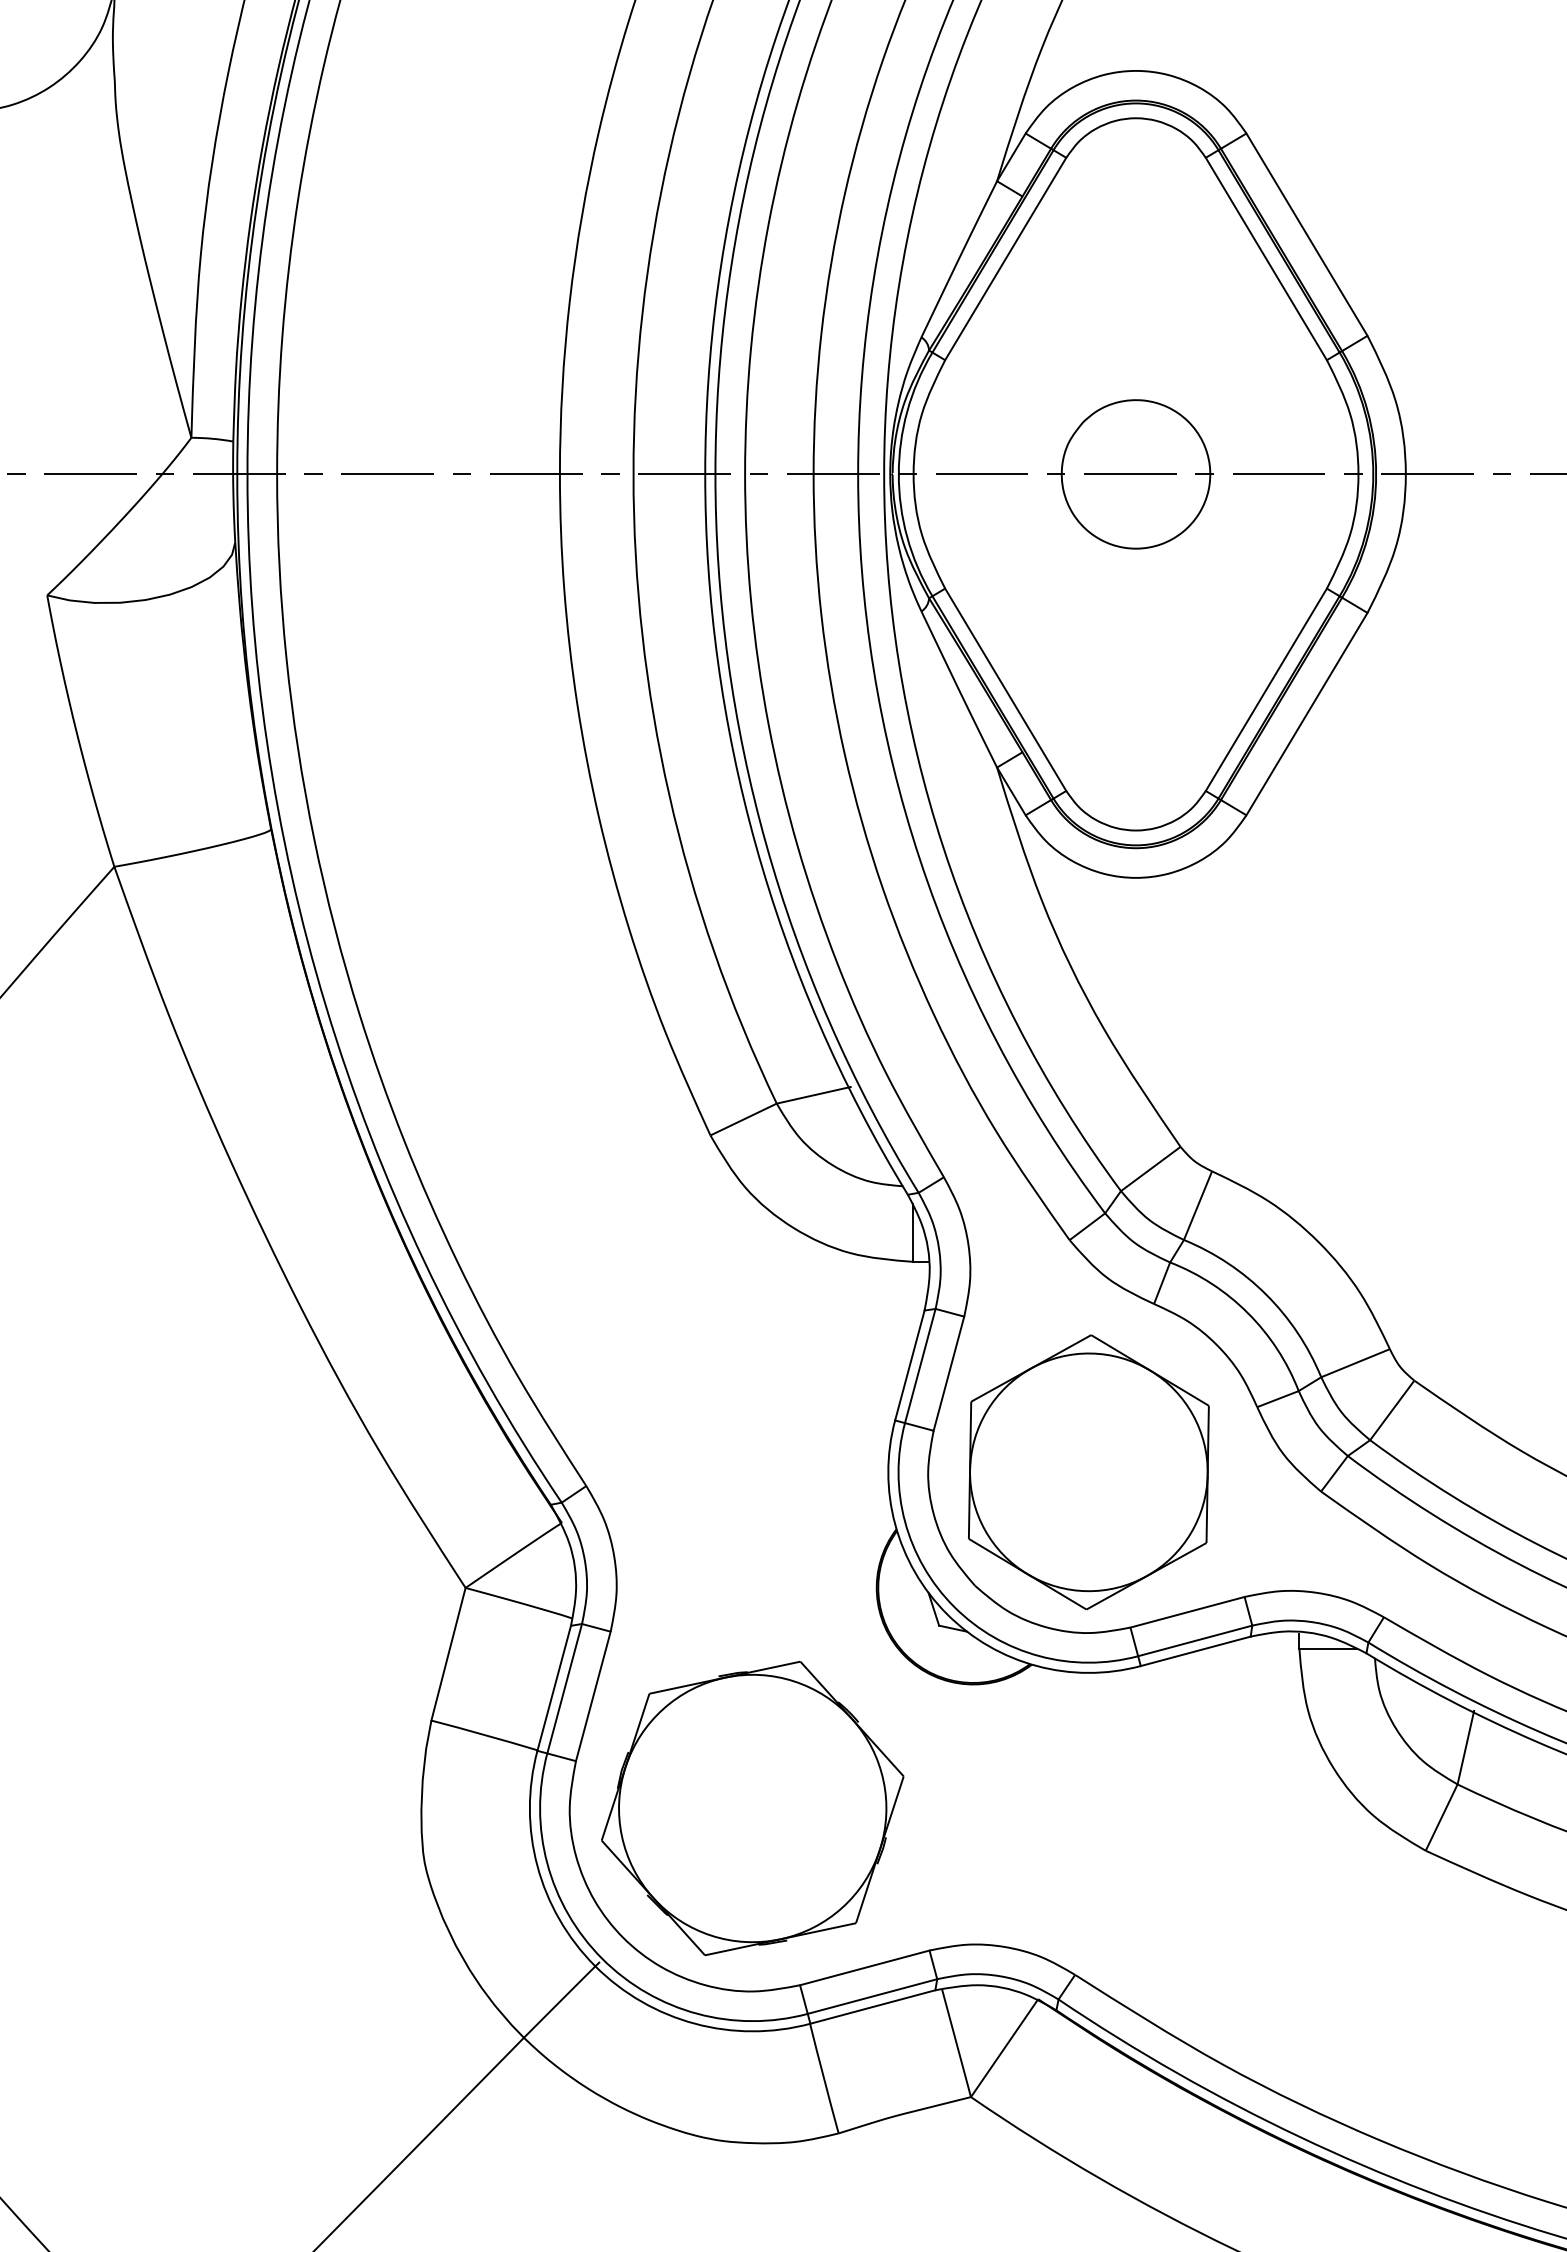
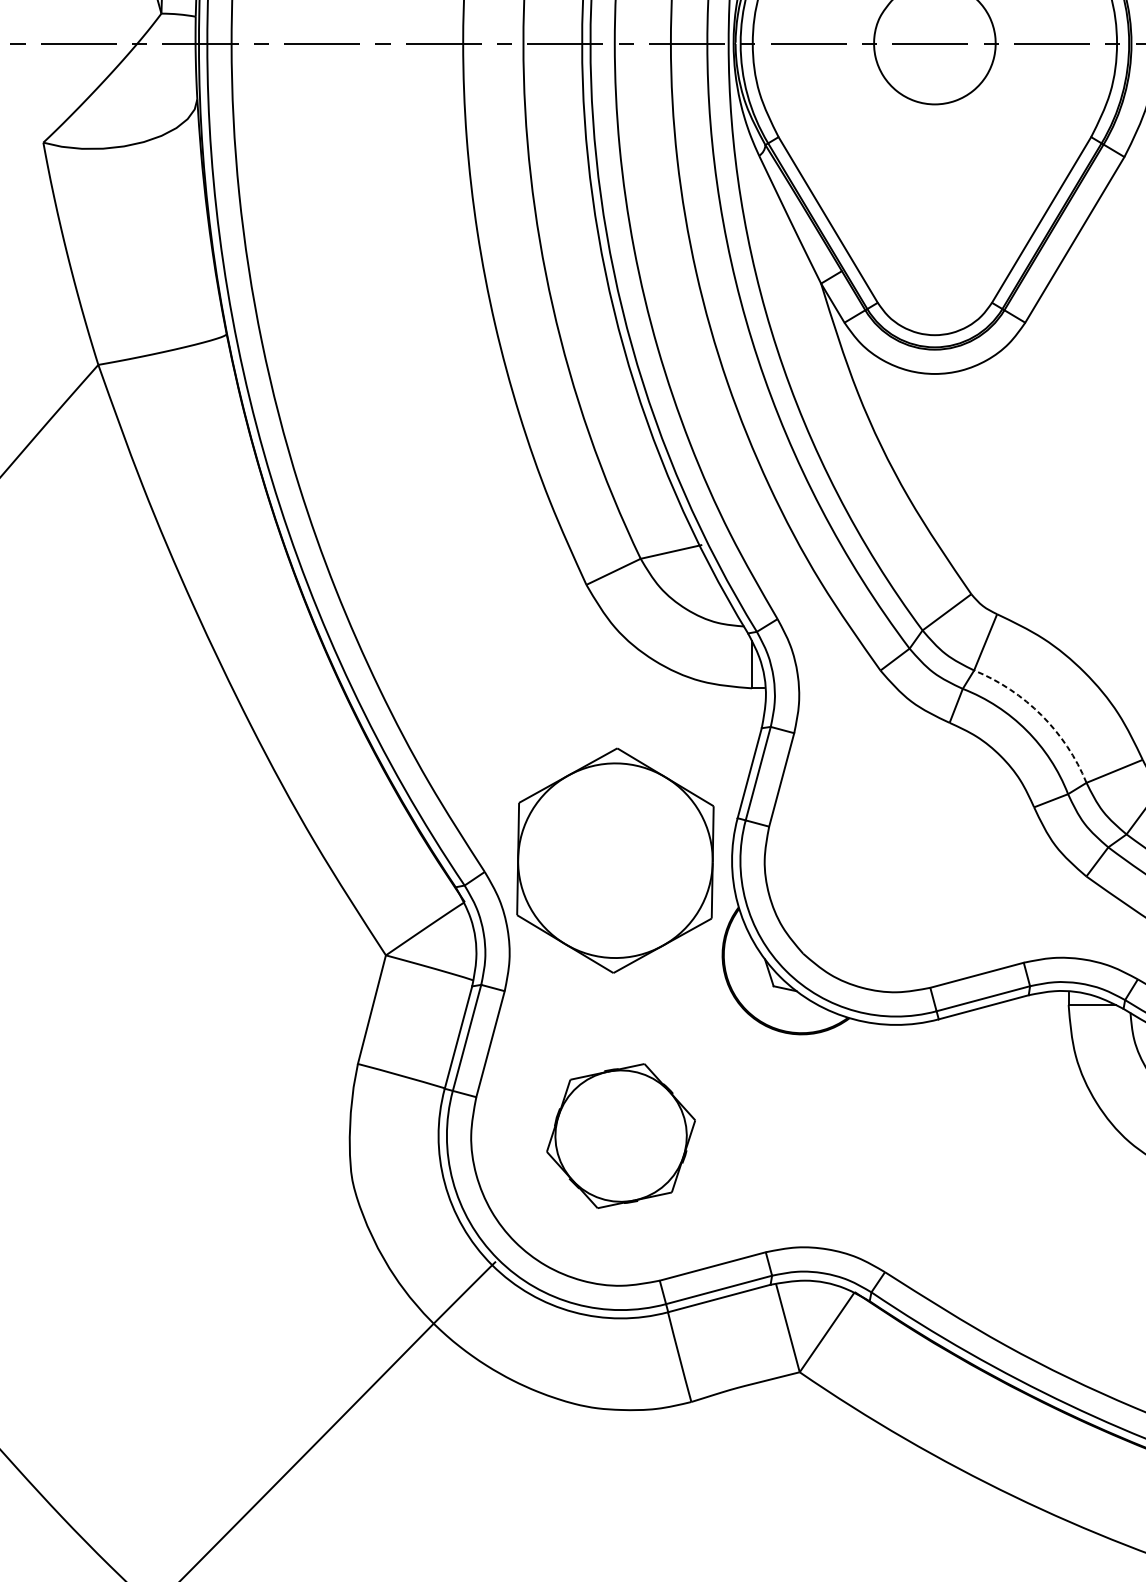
arc: (1266, 1294) -> (1041, 715), solid -> dashed
part: (1088, 1472) -> (615, 860), moved
part: (752, 1808) -> (620, 1135), size x0.6

